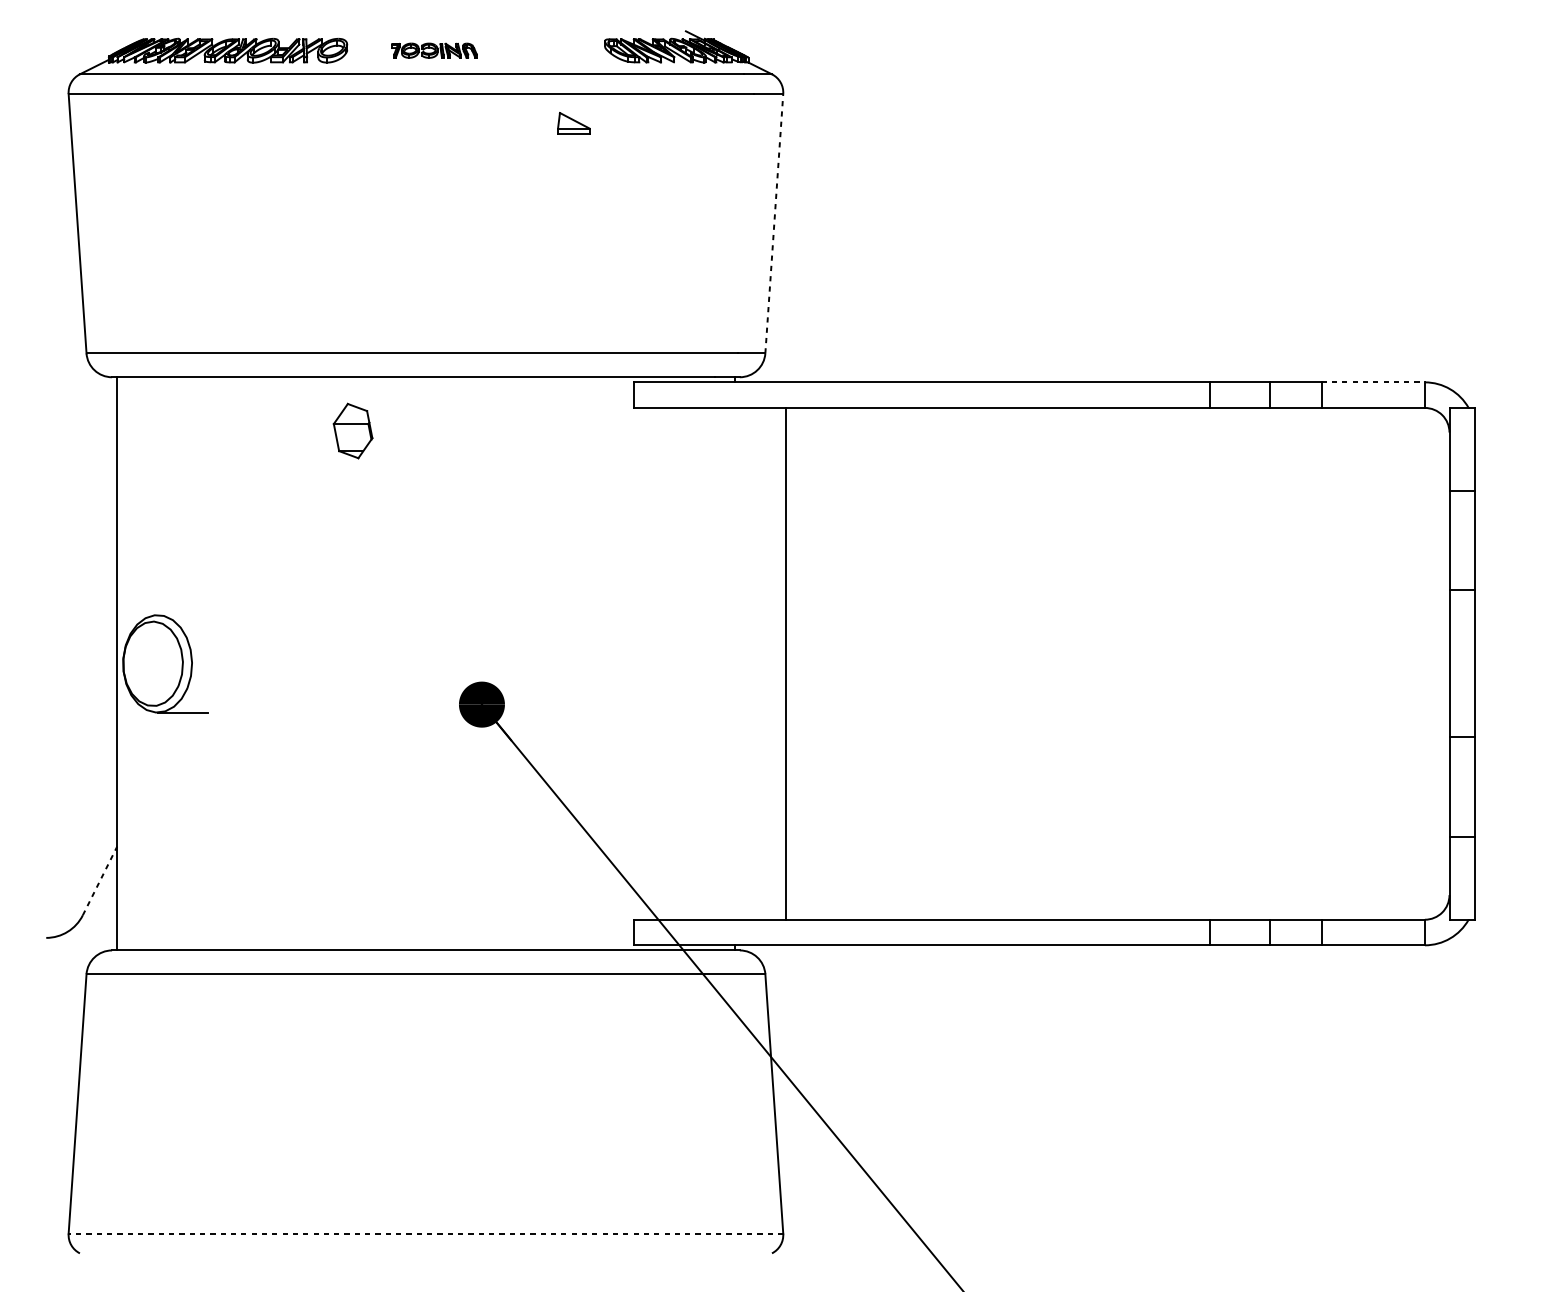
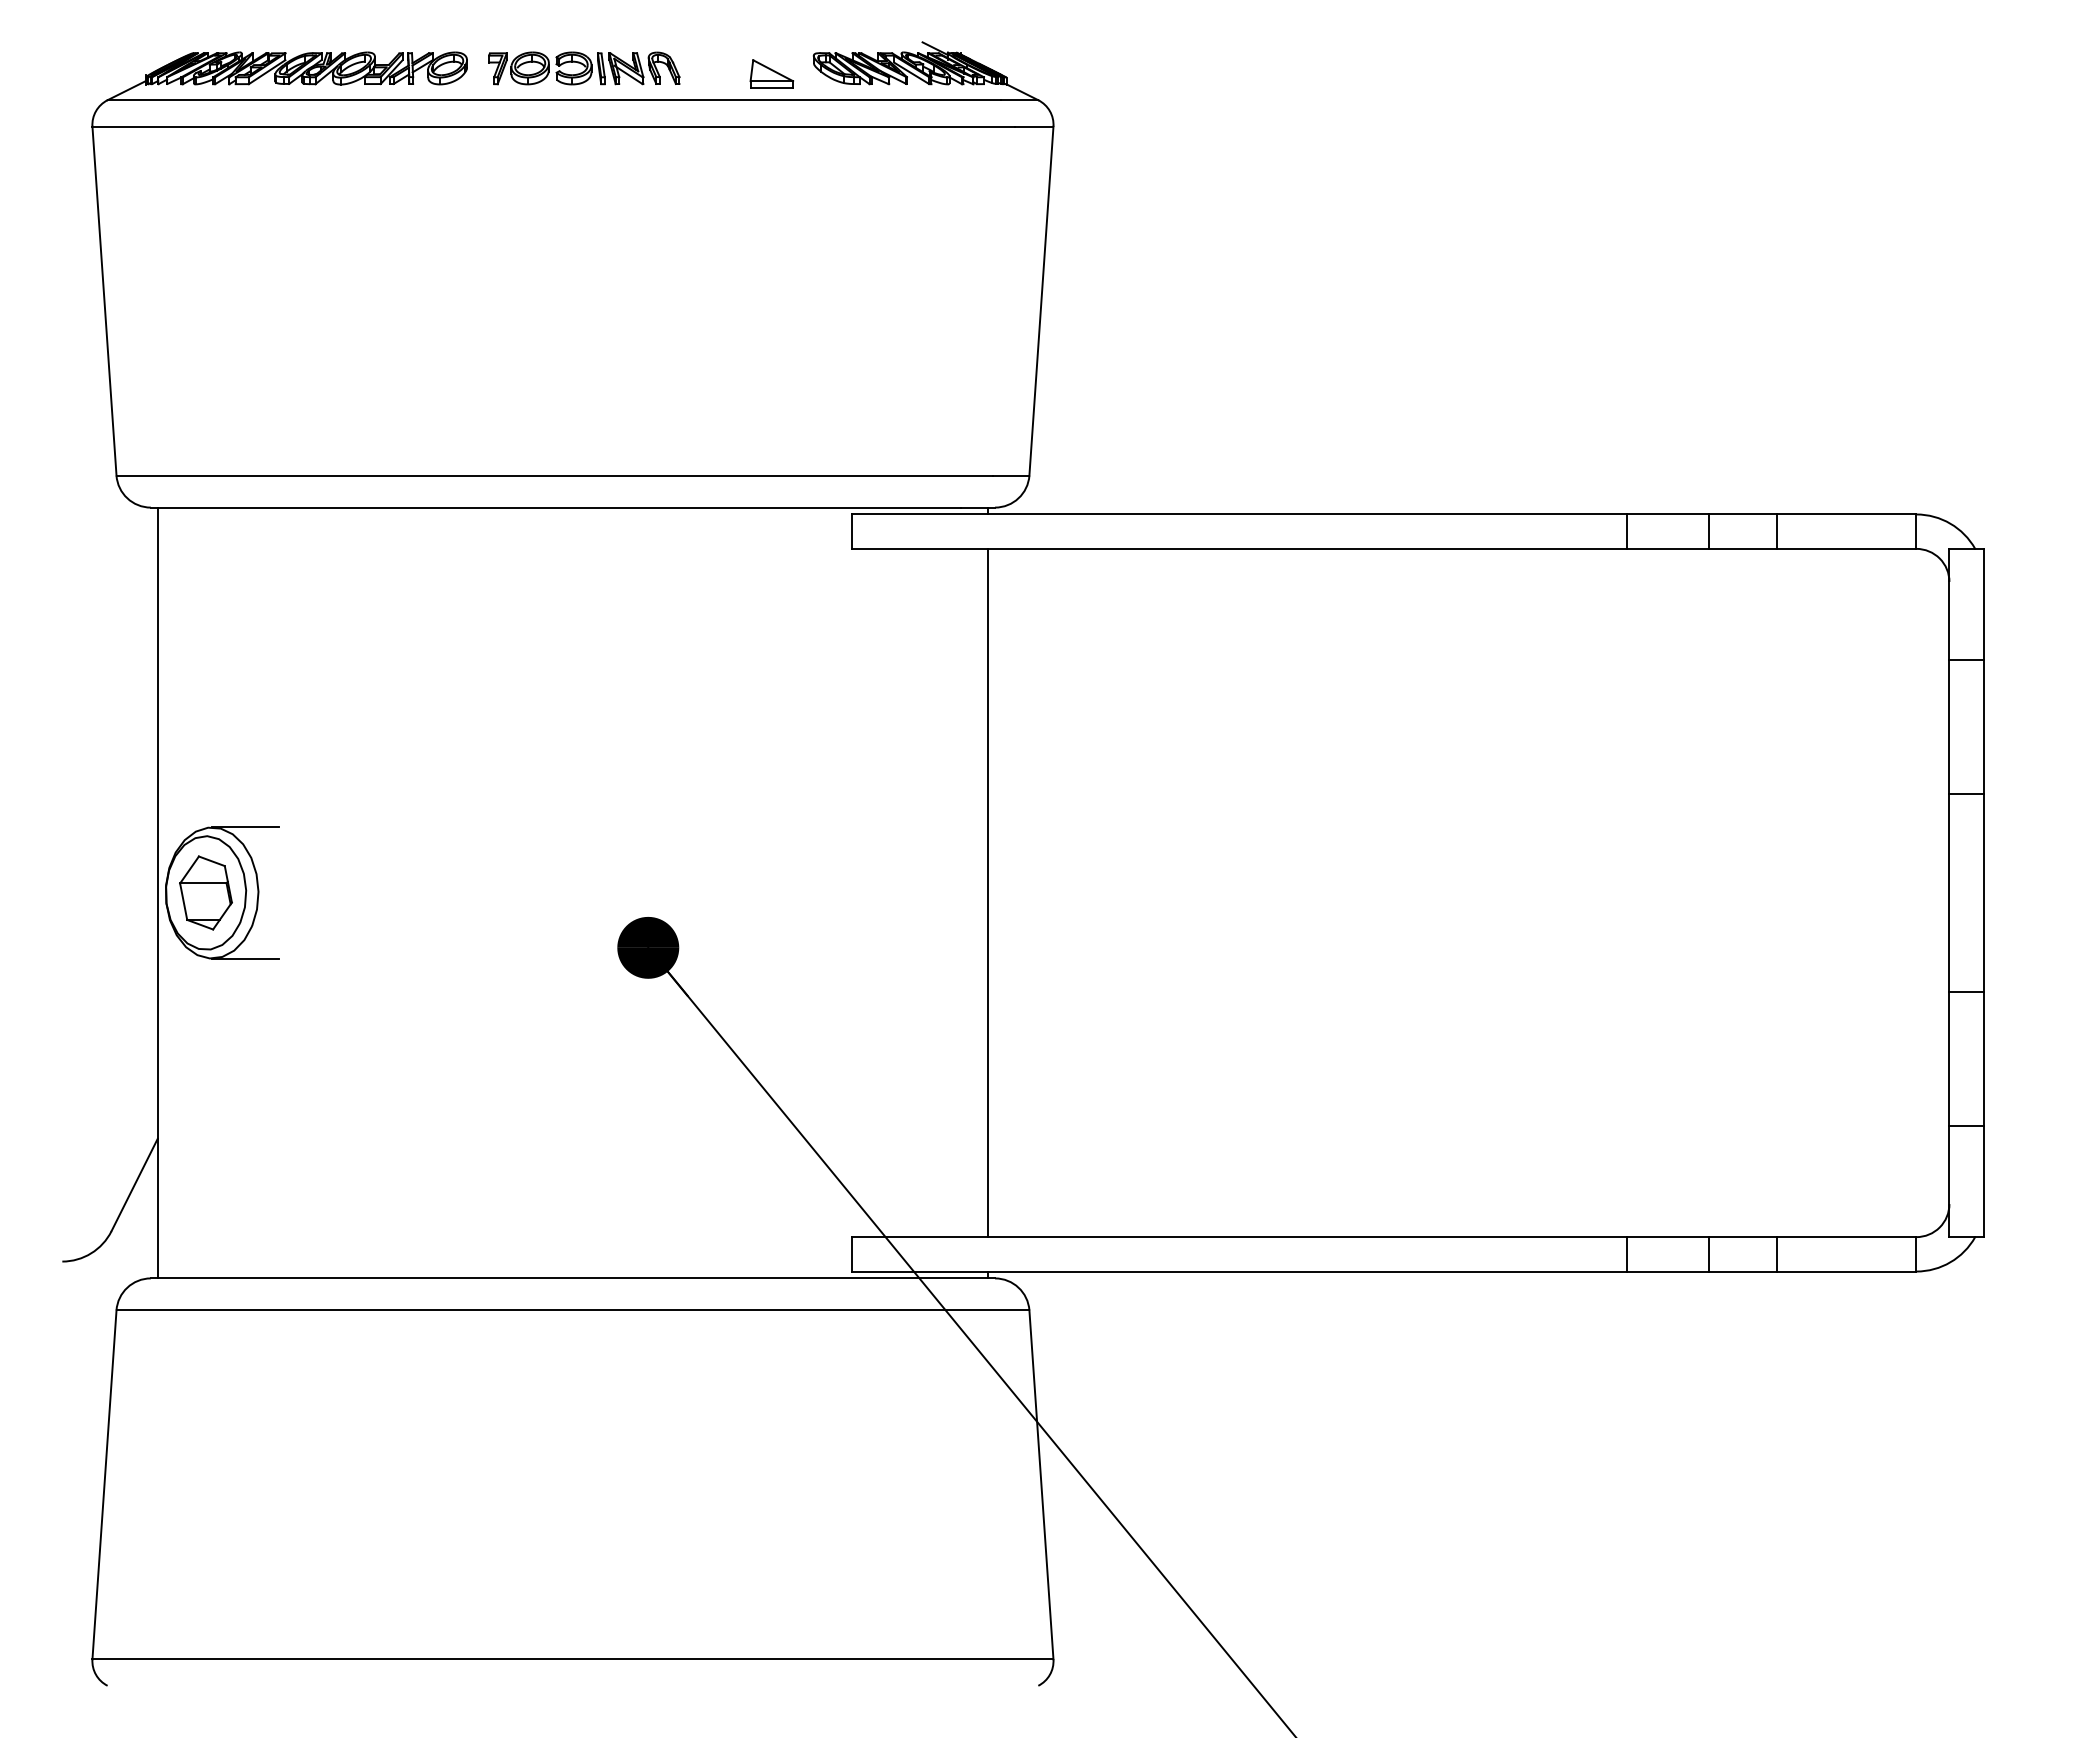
part: (434, 50) -> (584, 68), size x1.67
part: (573, 122) -> (771, 73), moved
line: (774, 224) -> (1041, 301), dashed -> solid
line: (1372, 382) -> (1846, 514), dashed -> solid
part: (352, 430) -> (205, 892), moved
line: (182, 615) -> (245, 827), added
line: (786, 663) -> (988, 892), moved
line: (99, 880) -> (134, 1184), dashed -> solid
line: (425, 1233) -> (572, 1659), dashed -> solid

